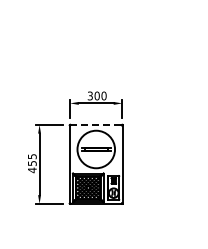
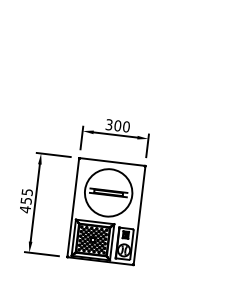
line: (96, 124) -> (112, 161), dashed -> solid

